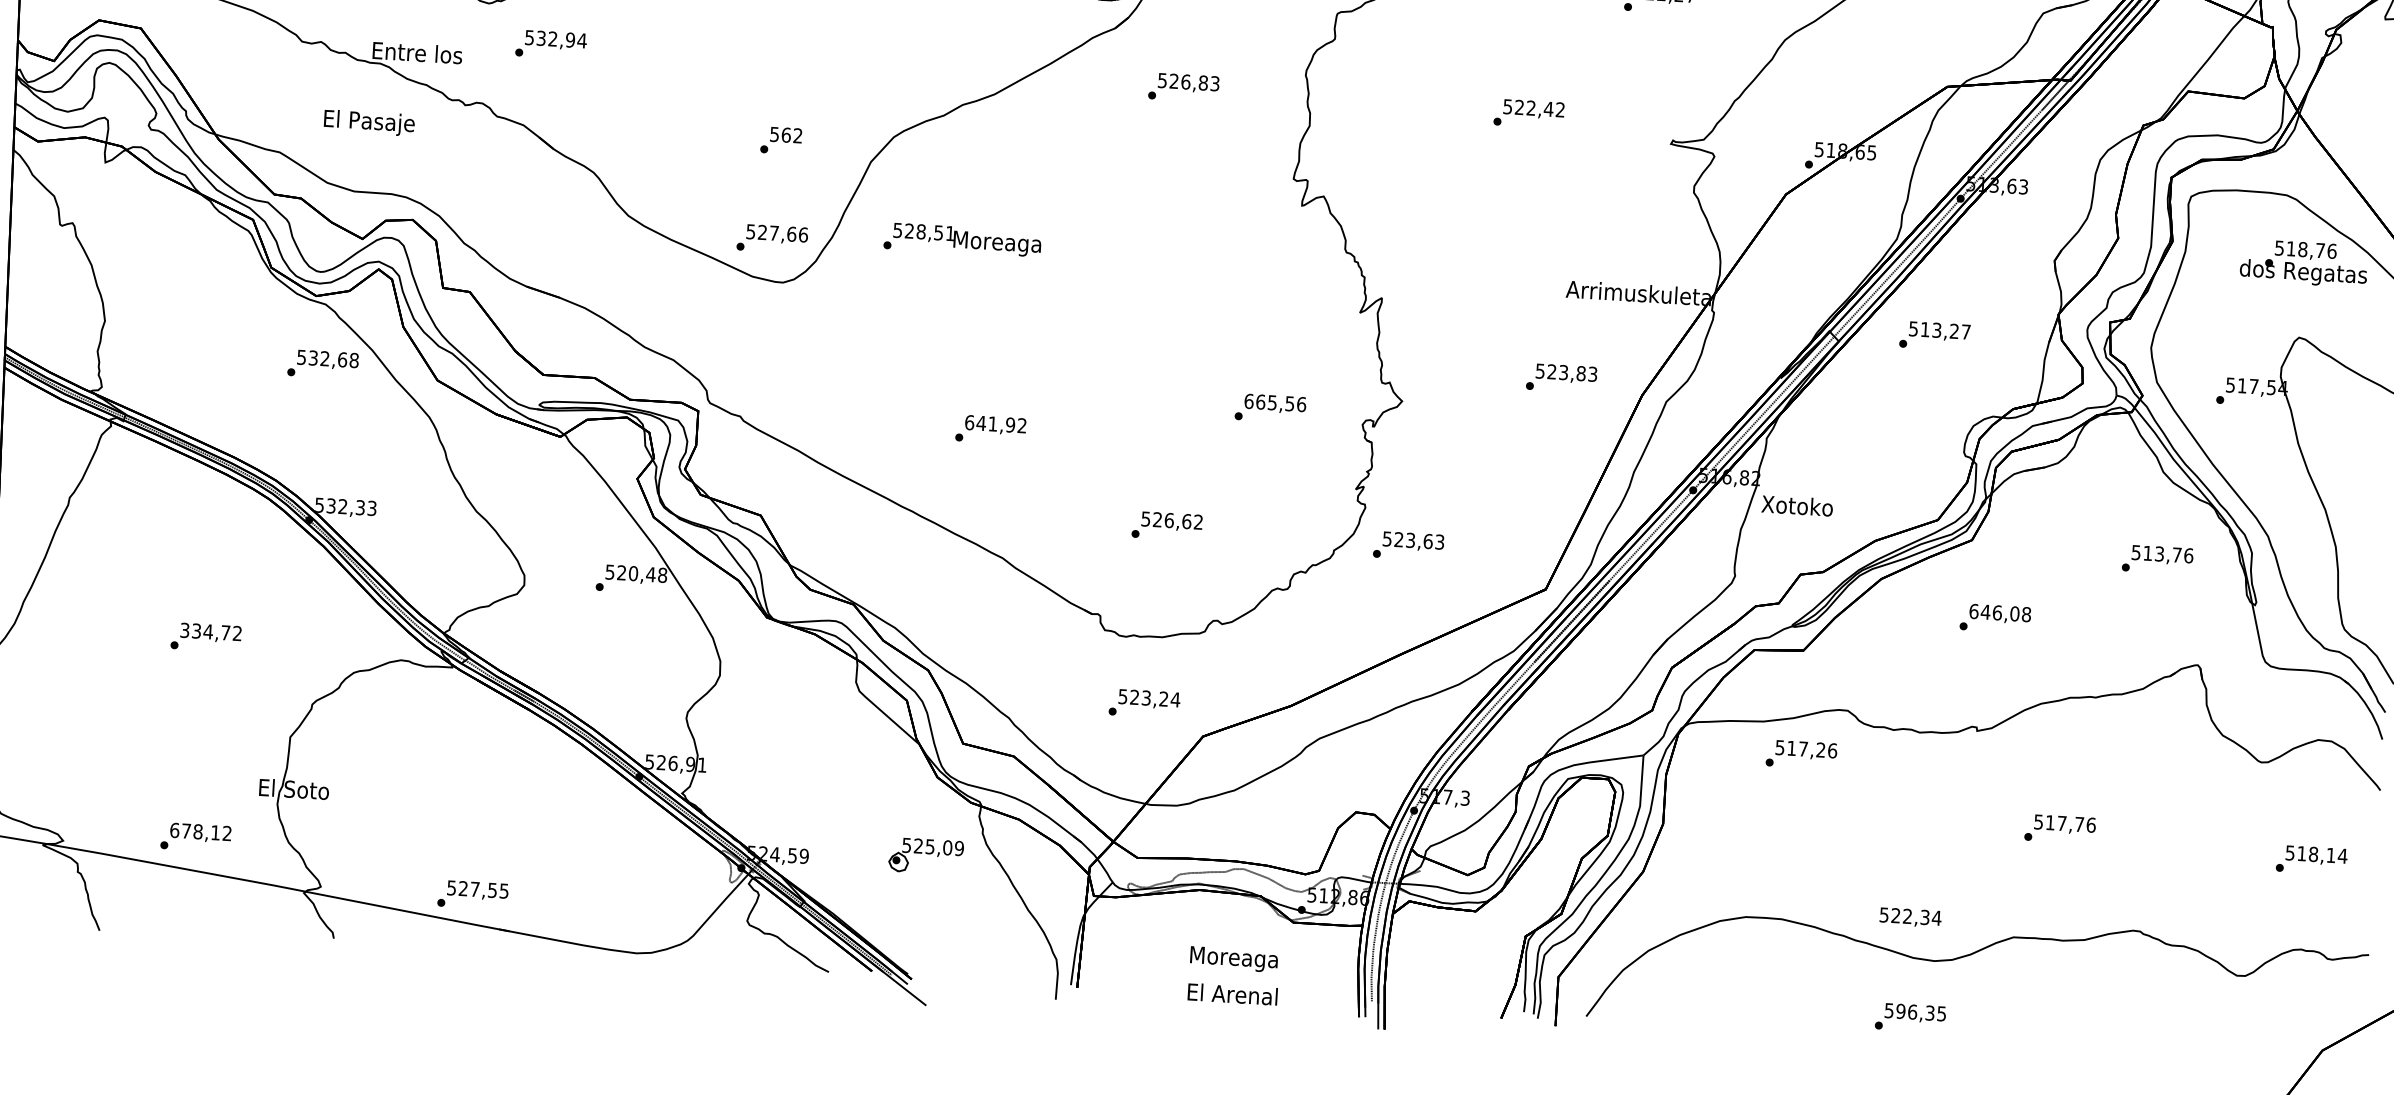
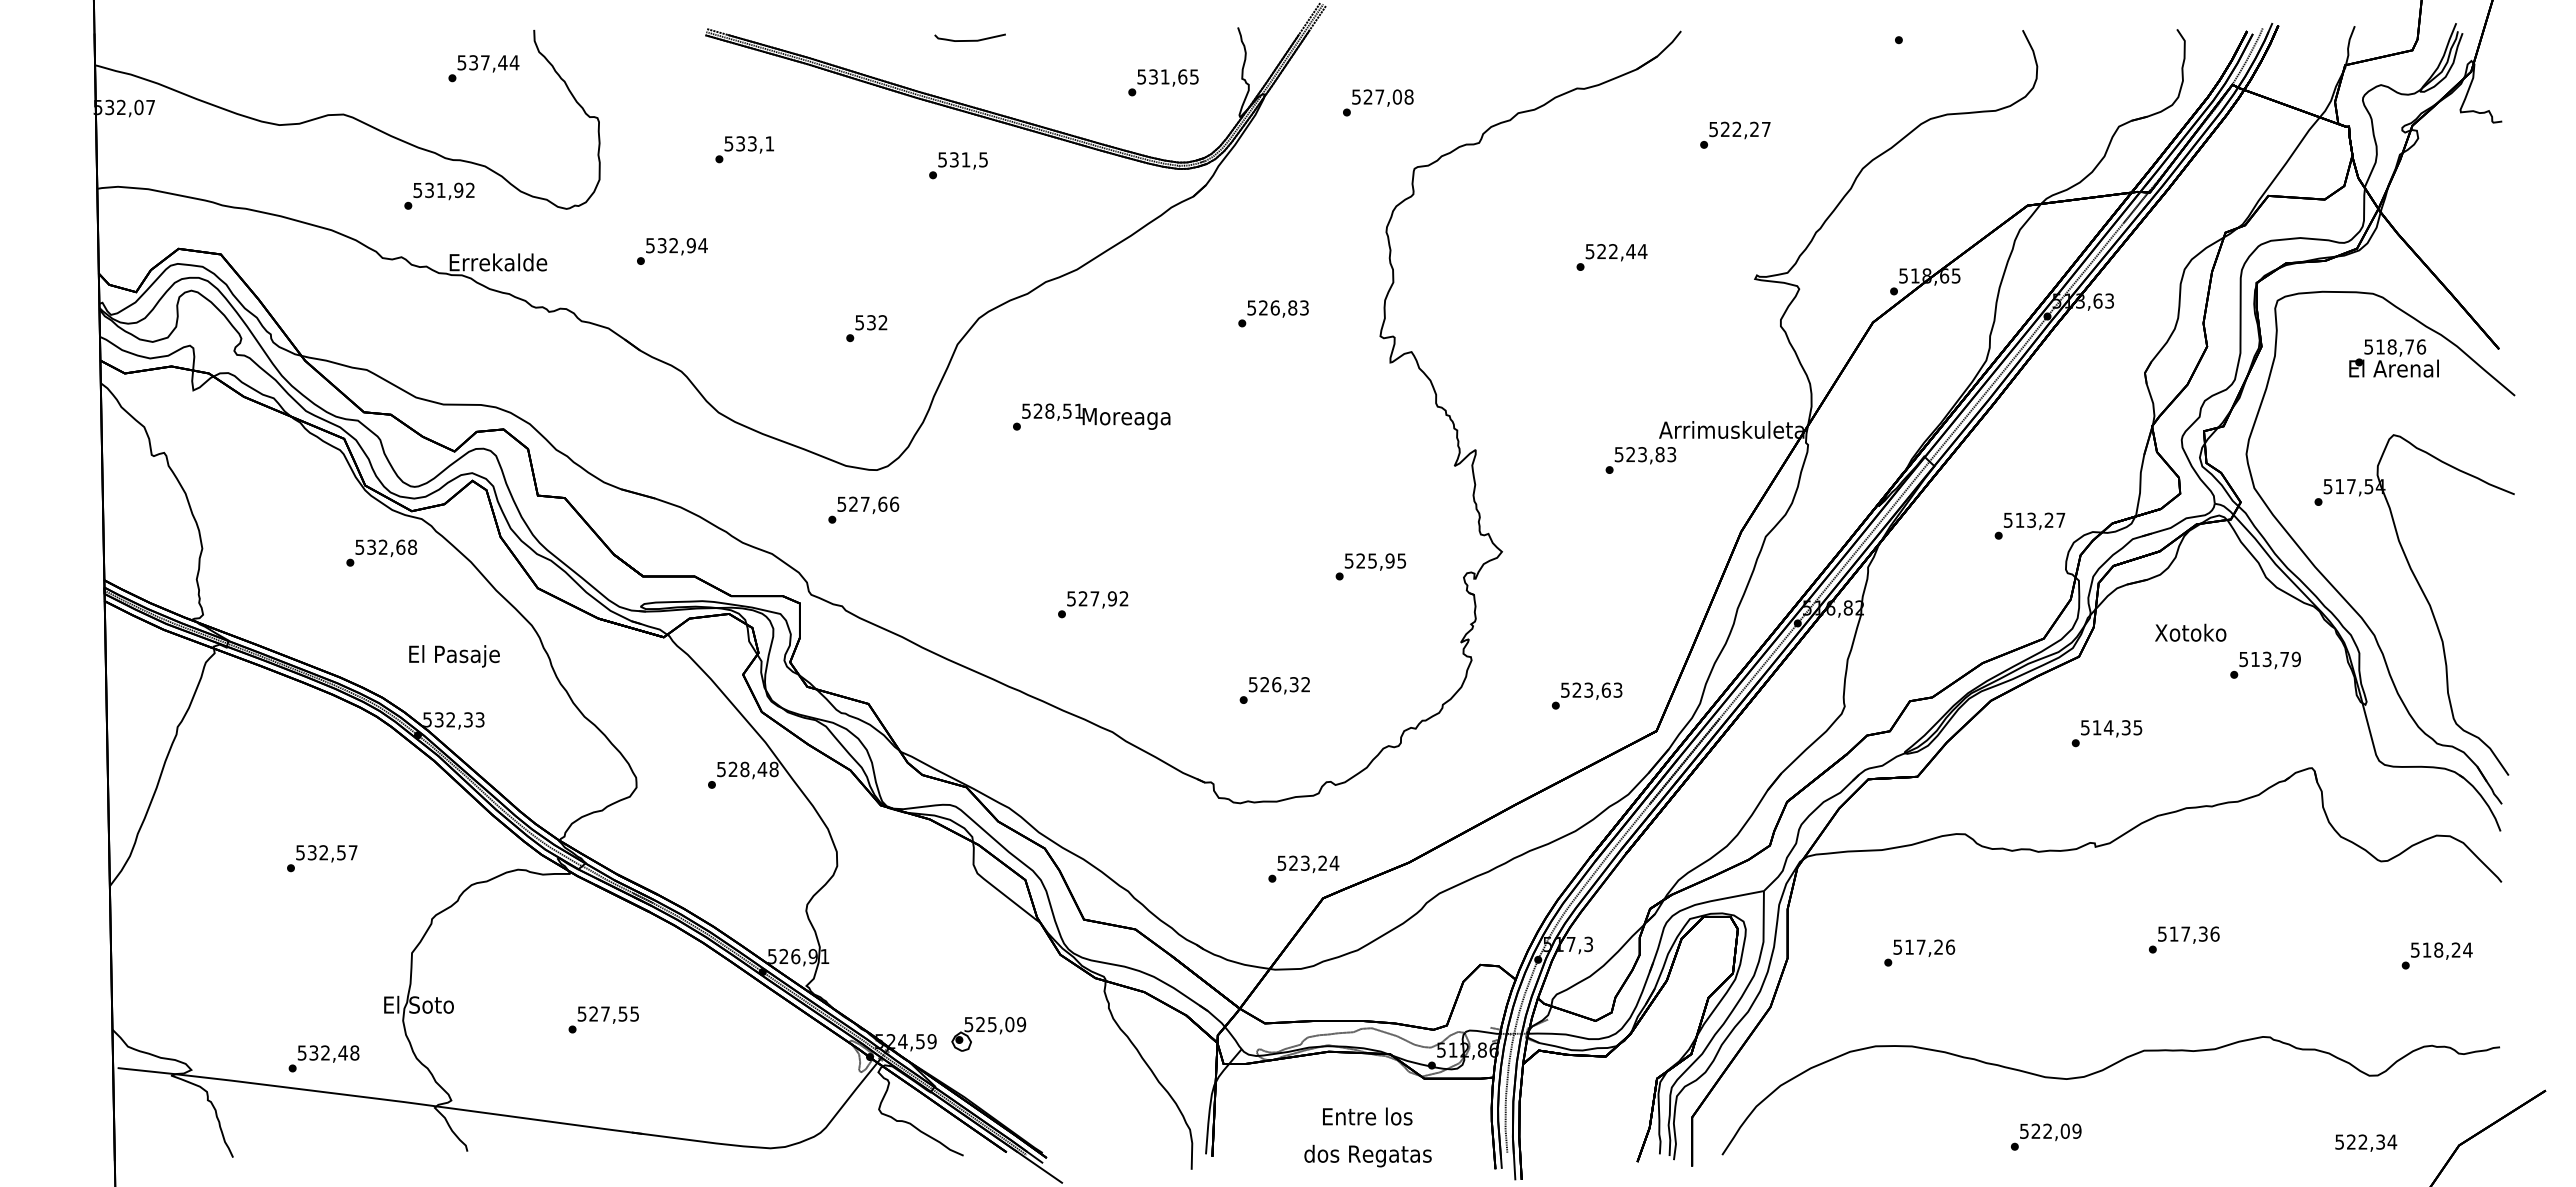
text: (551, 44) -> (672, 251), moved
text: (417, 52) -> (498, 262), Entre los -> Errekalde
text: (1183, 87) -> (1273, 313), moved
text: (1560, 109) -> (1642, 251), 522,42 -> 522,44
text: (369, 123) -> (454, 656), moved
text: (786, 134) -> (871, 322), 562 -> 532
text: (772, 238) -> (863, 509), moved
text: (962, 239) -> (1091, 416), moved
text: (2302, 273) -> (2393, 370), dos Regatas -> El Arenal
text: (1934, 335) -> (2029, 525), moved
text: (322, 363) -> (381, 552), moved
text: (1561, 378) -> (1640, 460), moved
text: (1275, 402) -> (1375, 560), 665,56 -> 525,95
text: (981, 423) -> (1083, 598), 641,92 -> 527,92
text: (1797, 505) -> (2190, 632), moved
text: (1186, 521) -> (1293, 684), 526,62 -> 526,32
text: (1408, 545) -> (1586, 695), moved
text: (2188, 555) -> (2296, 659), 513,76 -> 513,79
text: (633, 573) -> (744, 769), 520,48 -> 528,48
text: (2000, 612) -> (2111, 727), 646,08 -> 514,35
text: (210, 631) -> (326, 852), 334,72 -> 532,57
text: (1144, 703) -> (1303, 868), moved
text: (1801, 754) -> (1919, 952), moved
text: (2079, 823) -> (2203, 933), 517,76 -> 517,36
text: (201, 831) -> (328, 1052), 678,12 -> 532,48
text: (2330, 854) -> (2455, 949), 518,14 -> 518,24
part: (925, 856) -> (988, 1034), moved
text: (472, 894) -> (603, 1019), moved
text: (1910, 917) -> (2366, 1142), moved
text: (1234, 958) -> (1367, 1118), Moreaga -> Entre los
text: (1232, 995) -> (1367, 1155), El Arenal -> dos Regatas
text: (1921, 1011) -> (2056, 1130), 596,35 -> 522,09

